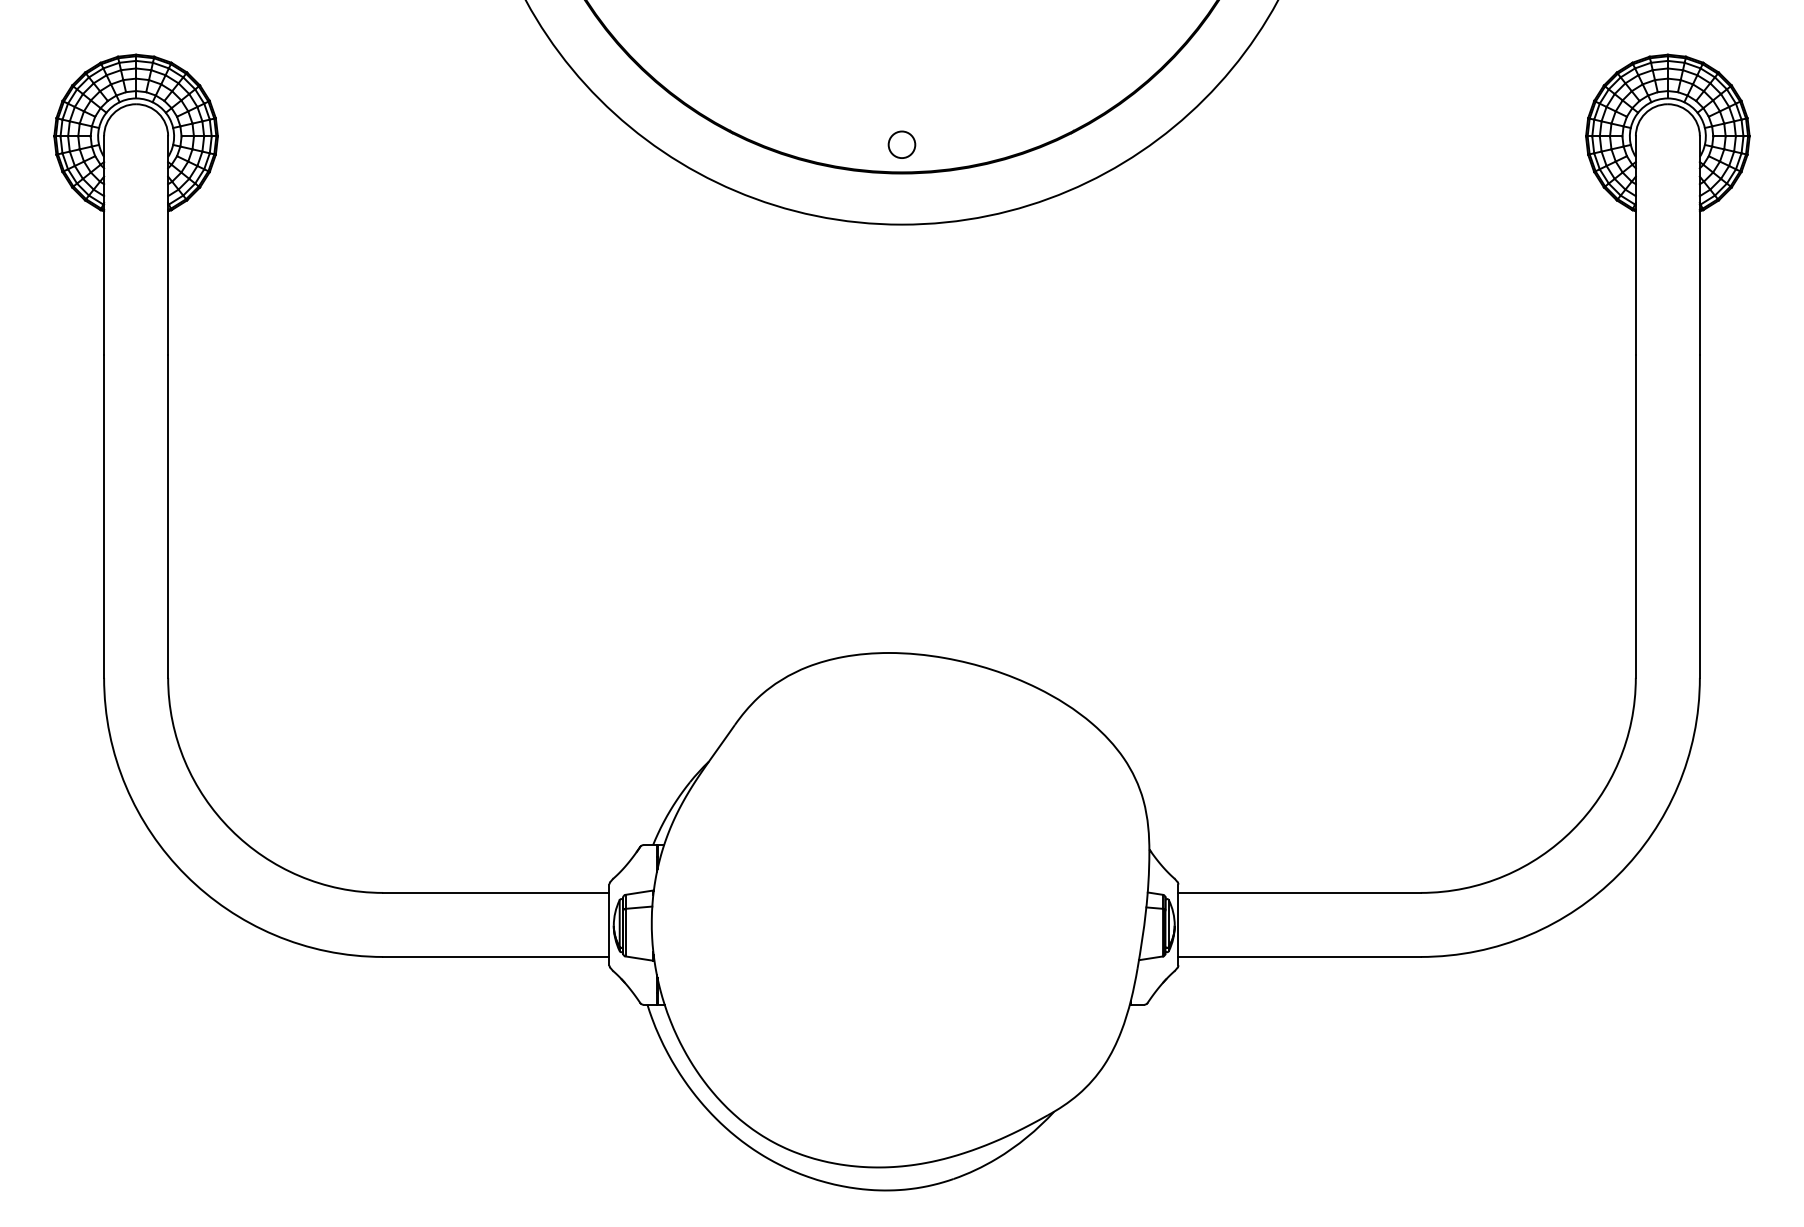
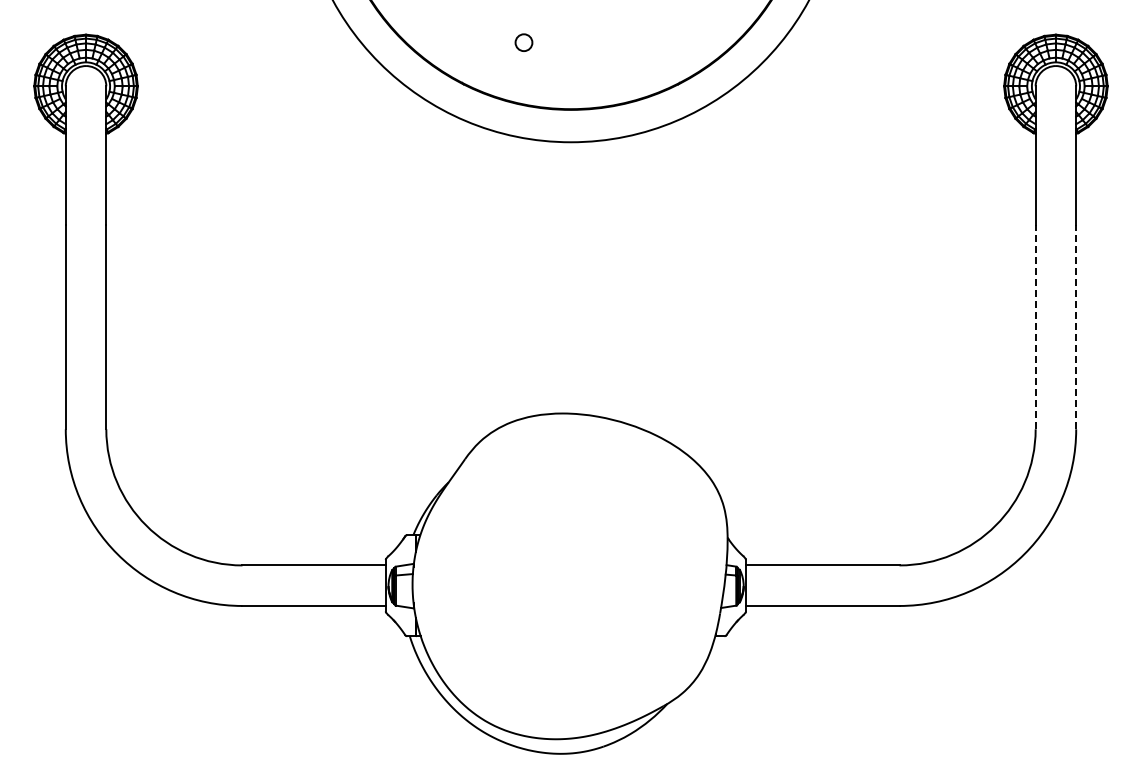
circle: (901, 144) -> (523, 42), moved
line: (1635, 515) -> (1035, 326), solid -> dashed
line: (1700, 515) -> (1076, 326), solid -> dashed

